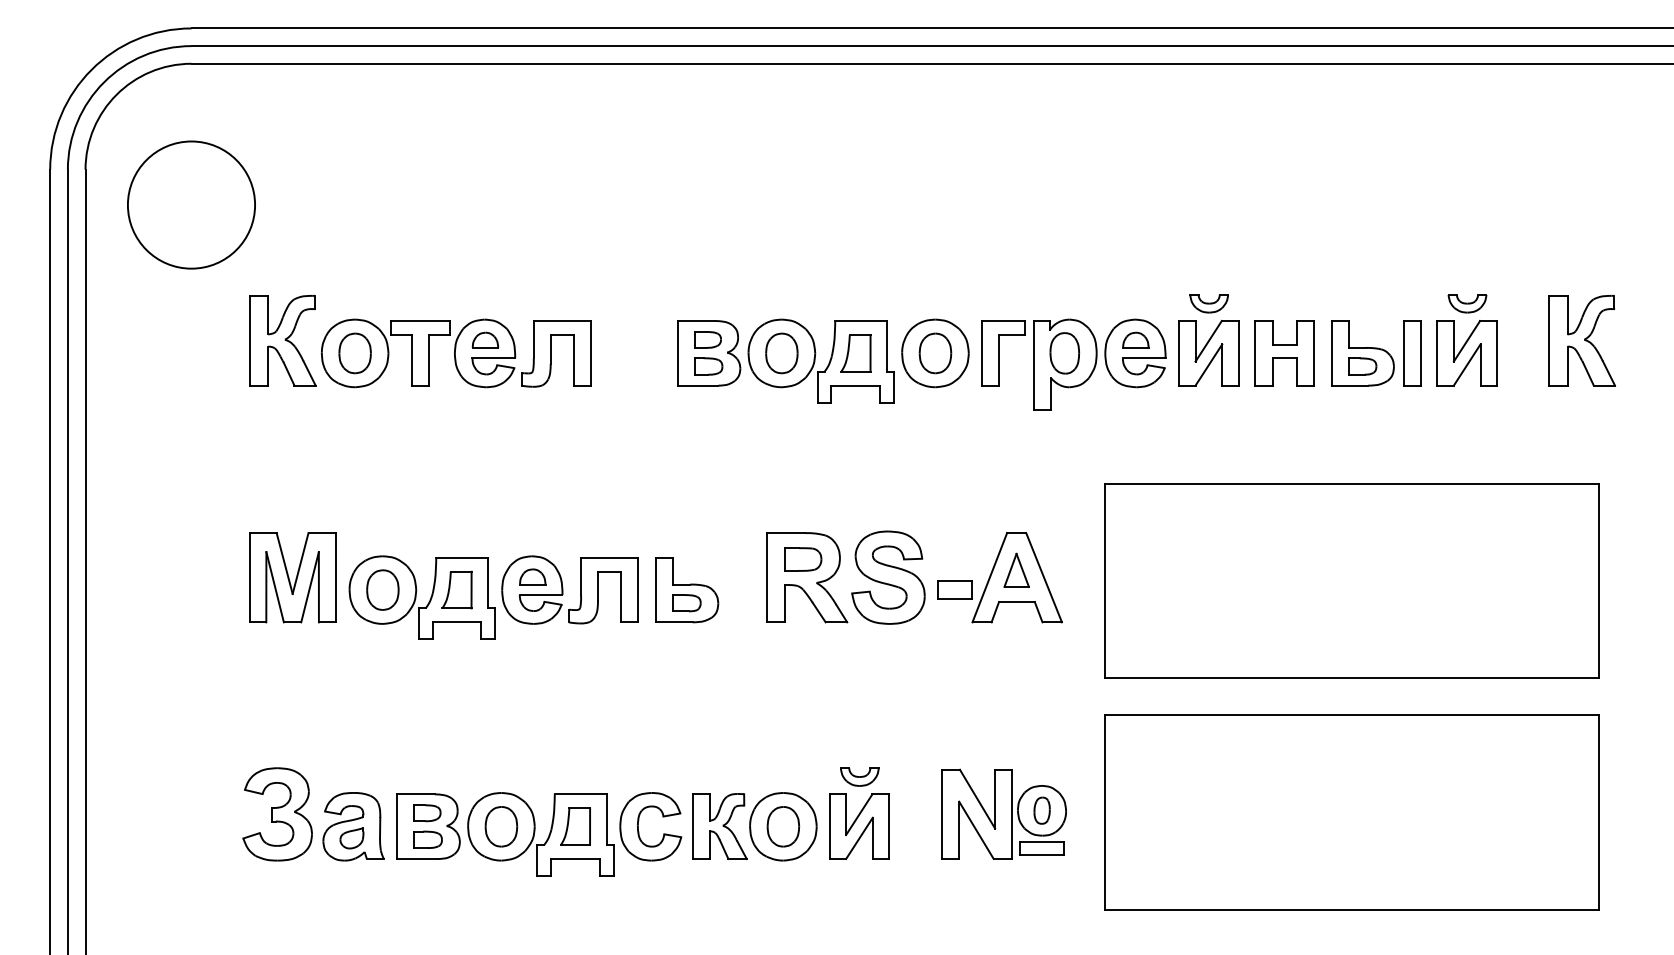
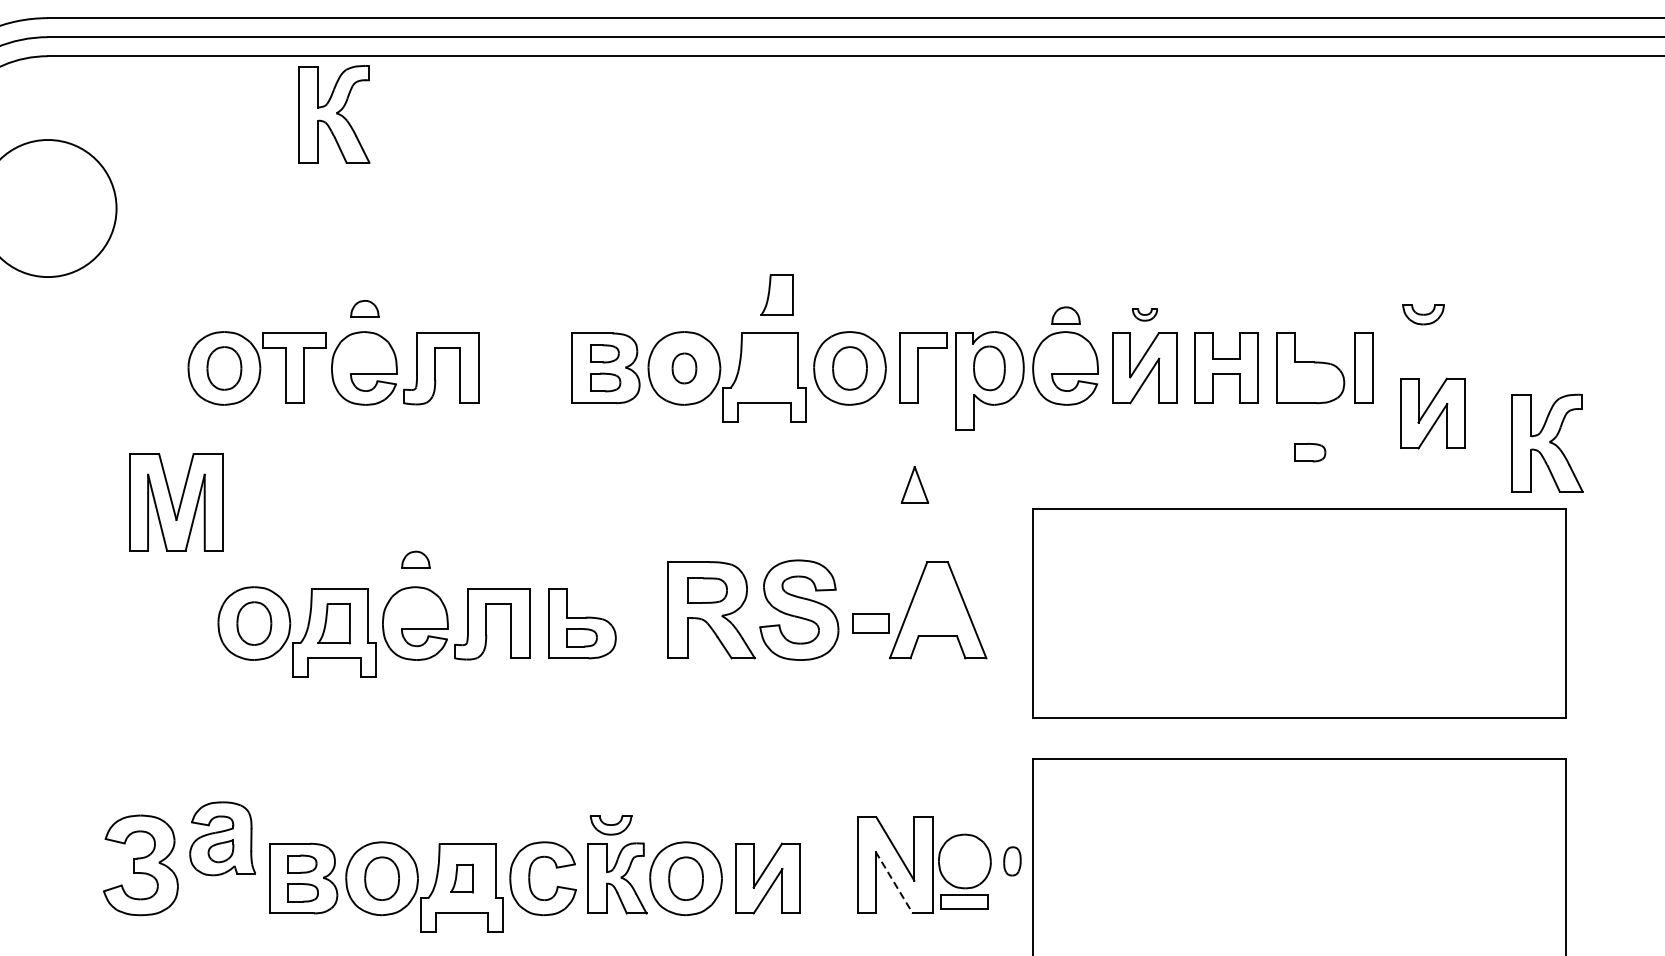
part: (1208, 303) -> (1144, 314), size x0.6
part: (485, 339) -> (364, 308), moved
part: (1135, 339) -> (1065, 314), moved
part: (282, 340) -> (333, 114), moved
part: (1581, 340) -> (1546, 442), moved
part: (781, 353) -> (684, 368), size x0.7
part: (855, 353) -> (776, 295), moved
part: (1466, 353) -> (1432, 413), moved
part: (1362, 366) -> (1310, 452), moved
part: (1016, 569) -> (914, 483), moved
part: (532, 576) -> (415, 559), moved
part: (292, 577) -> (176, 502), moved
part: (859, 776) -> (610, 824), moved
part: (1041, 810) -> (1011, 861), moved
part: (353, 826) -> (222, 838), moved
part: (575, 826) -> (461, 878), size x0.7
line: (976, 830) -> (894, 882), solid -> dashed

